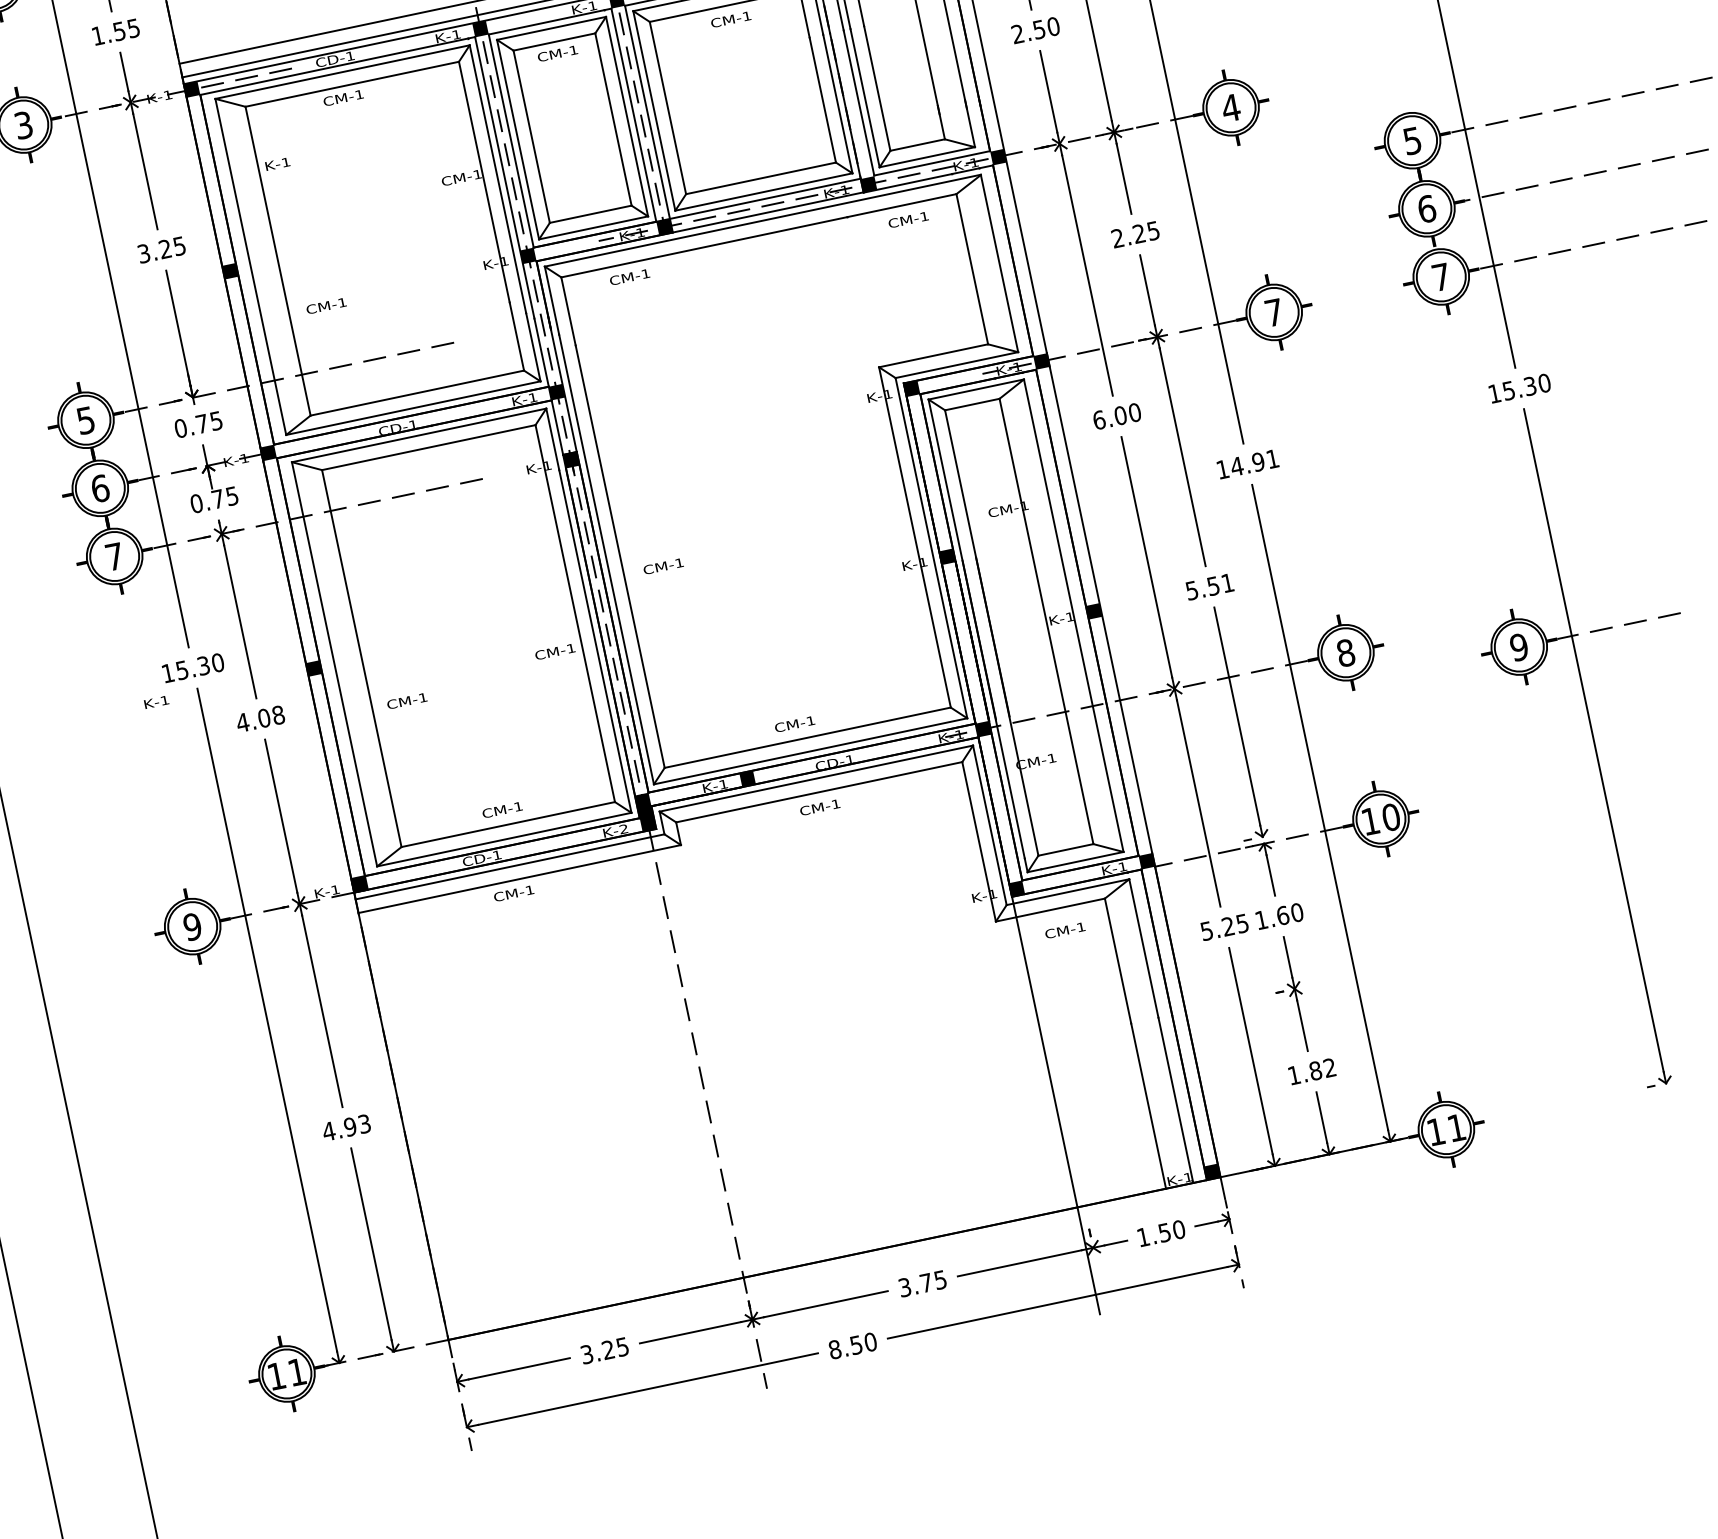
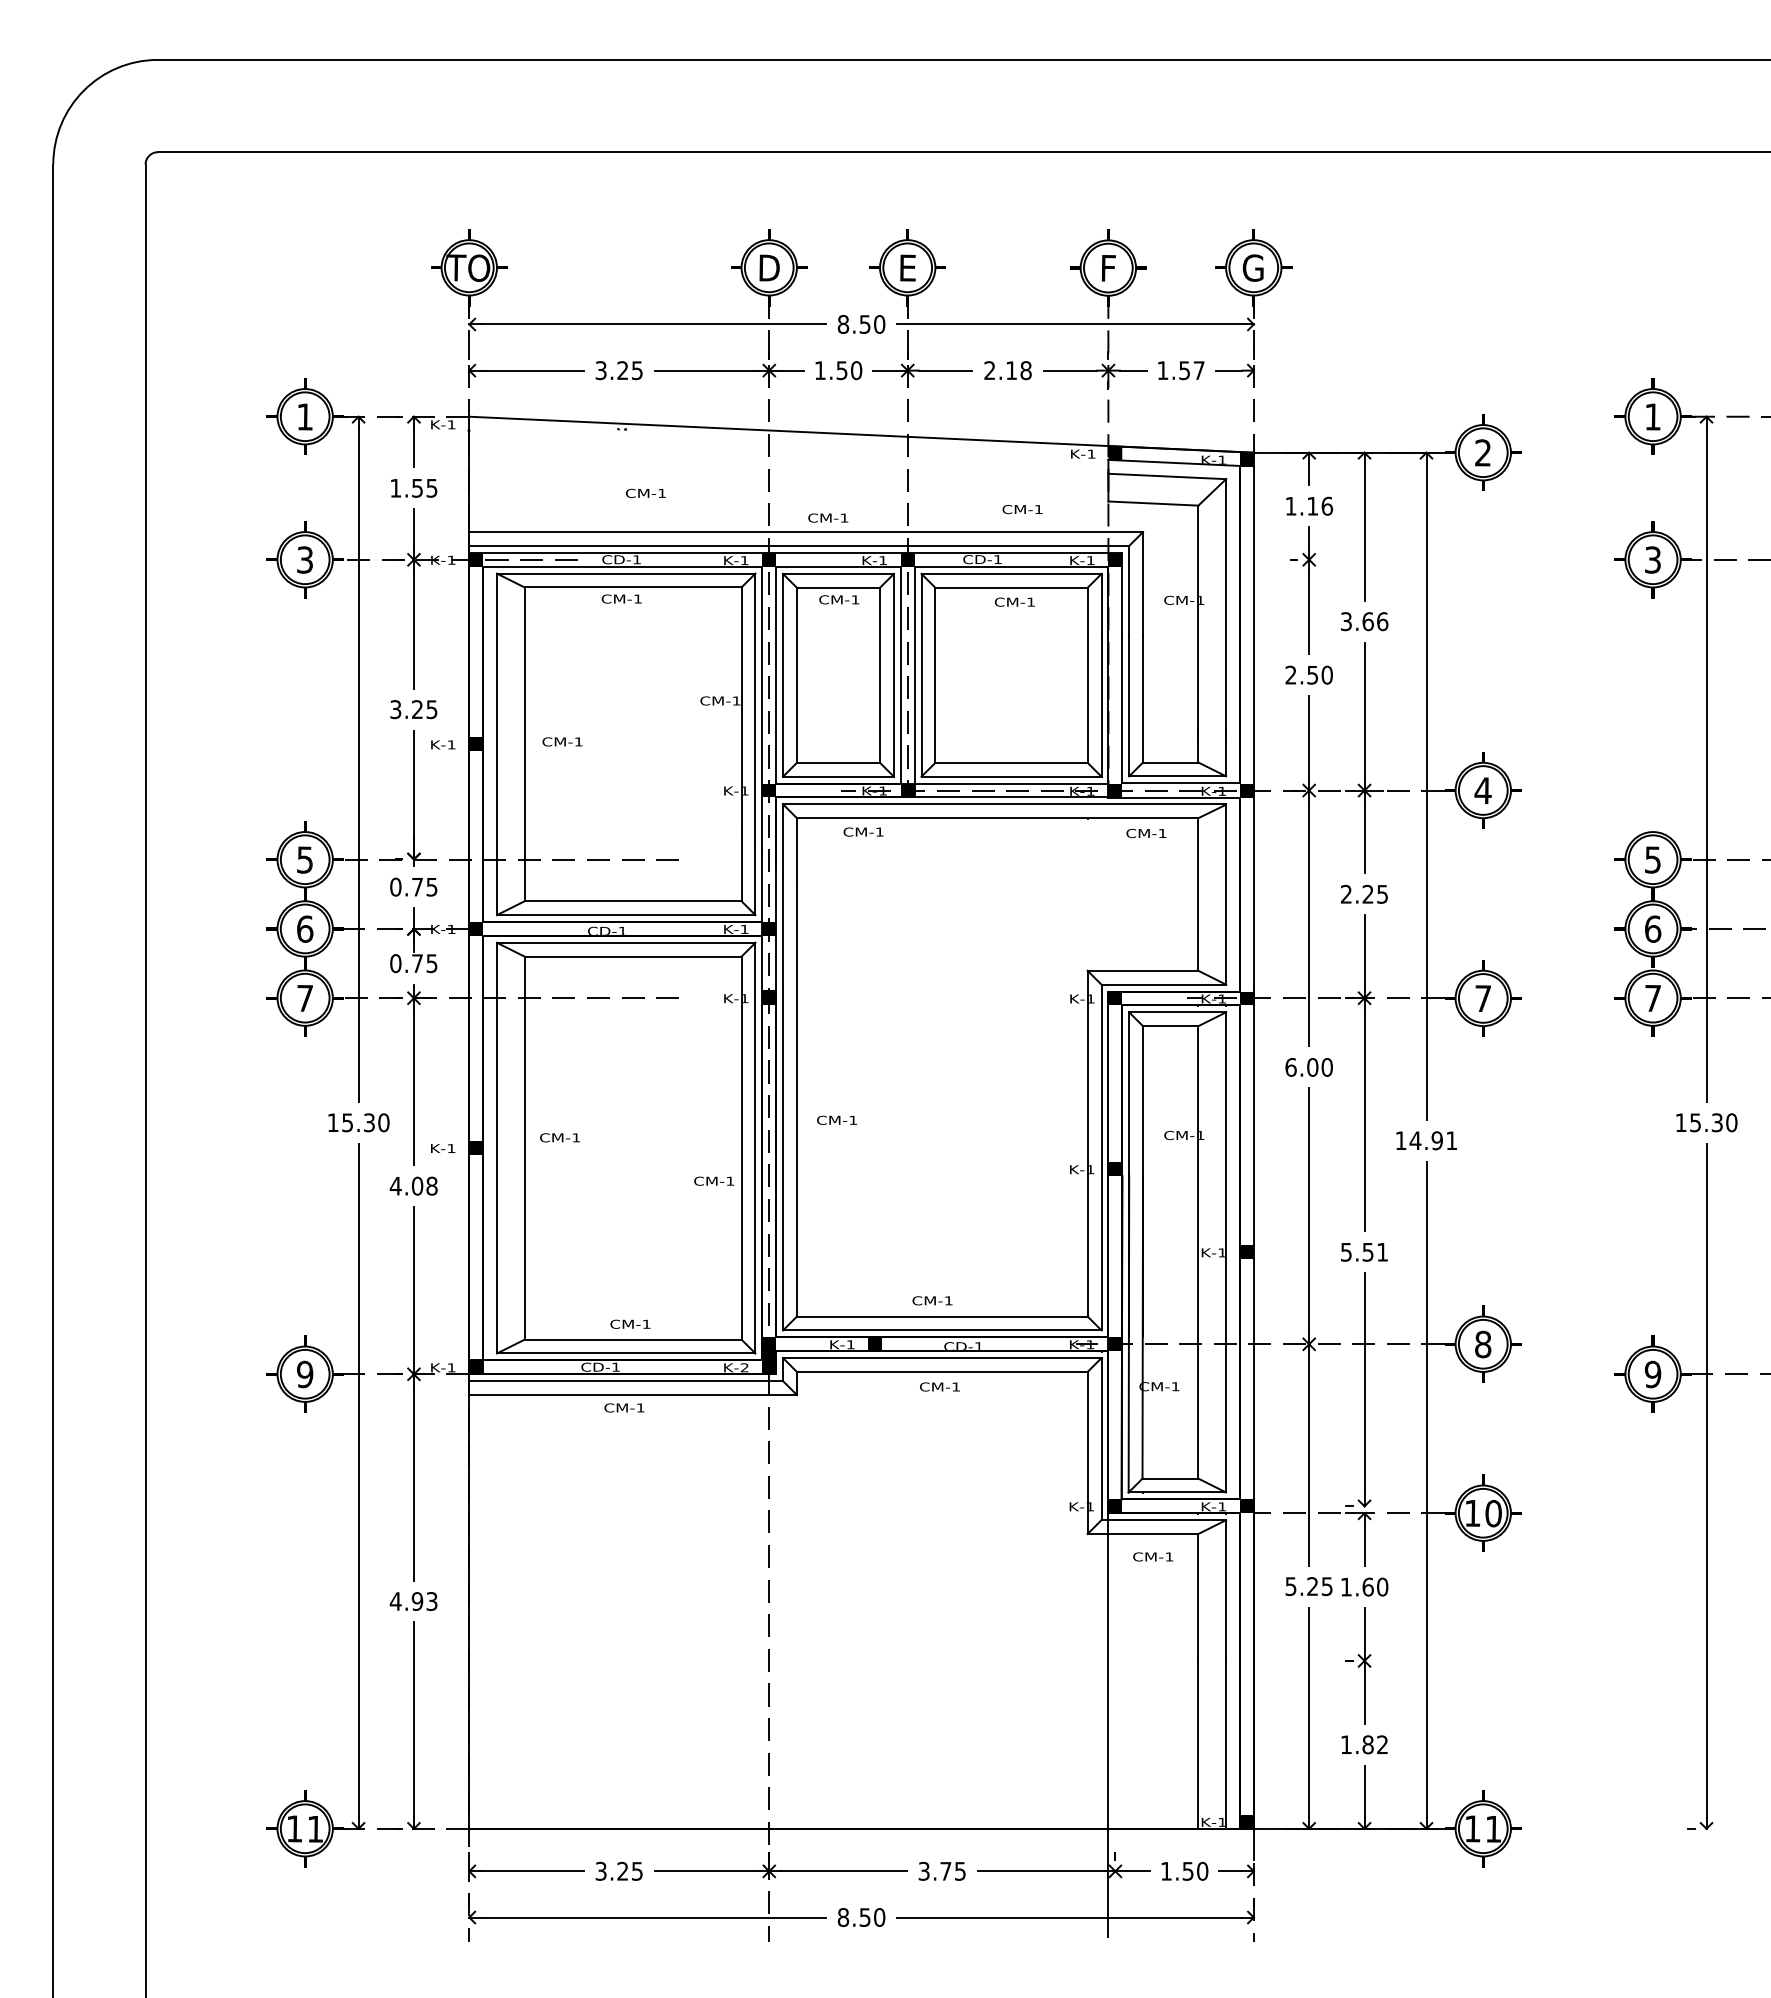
text: (277, 163) -> (443, 744), moved
text: (326, 305) -> (562, 741), moved
text: (406, 700) -> (559, 1137), moved
text: (156, 702) -> (443, 1148), moved

